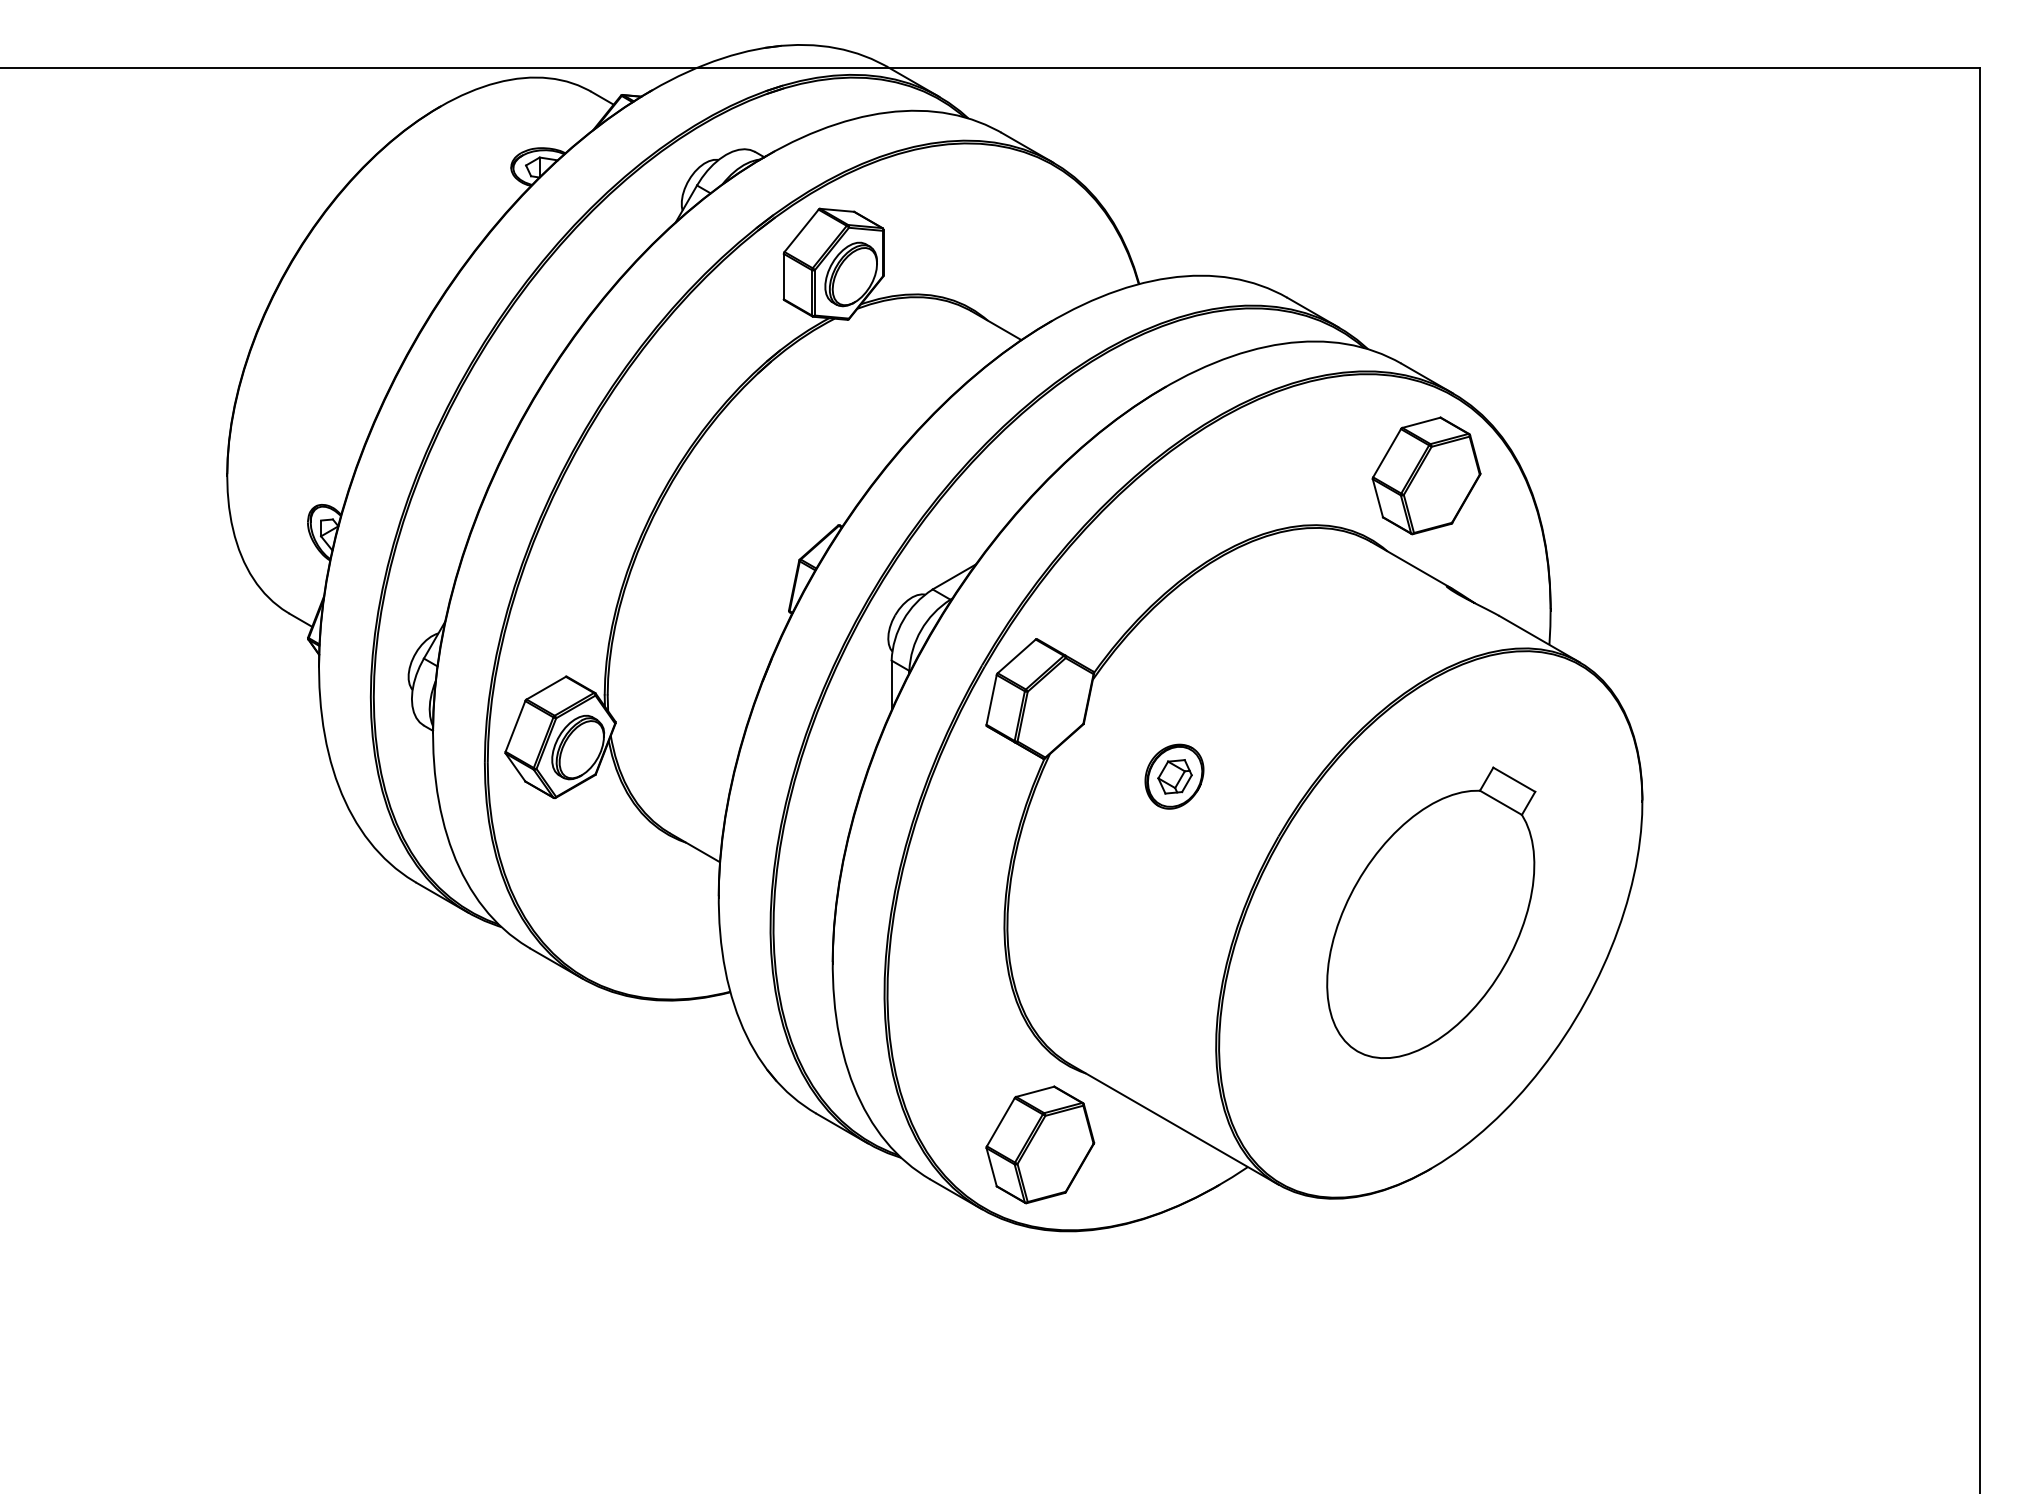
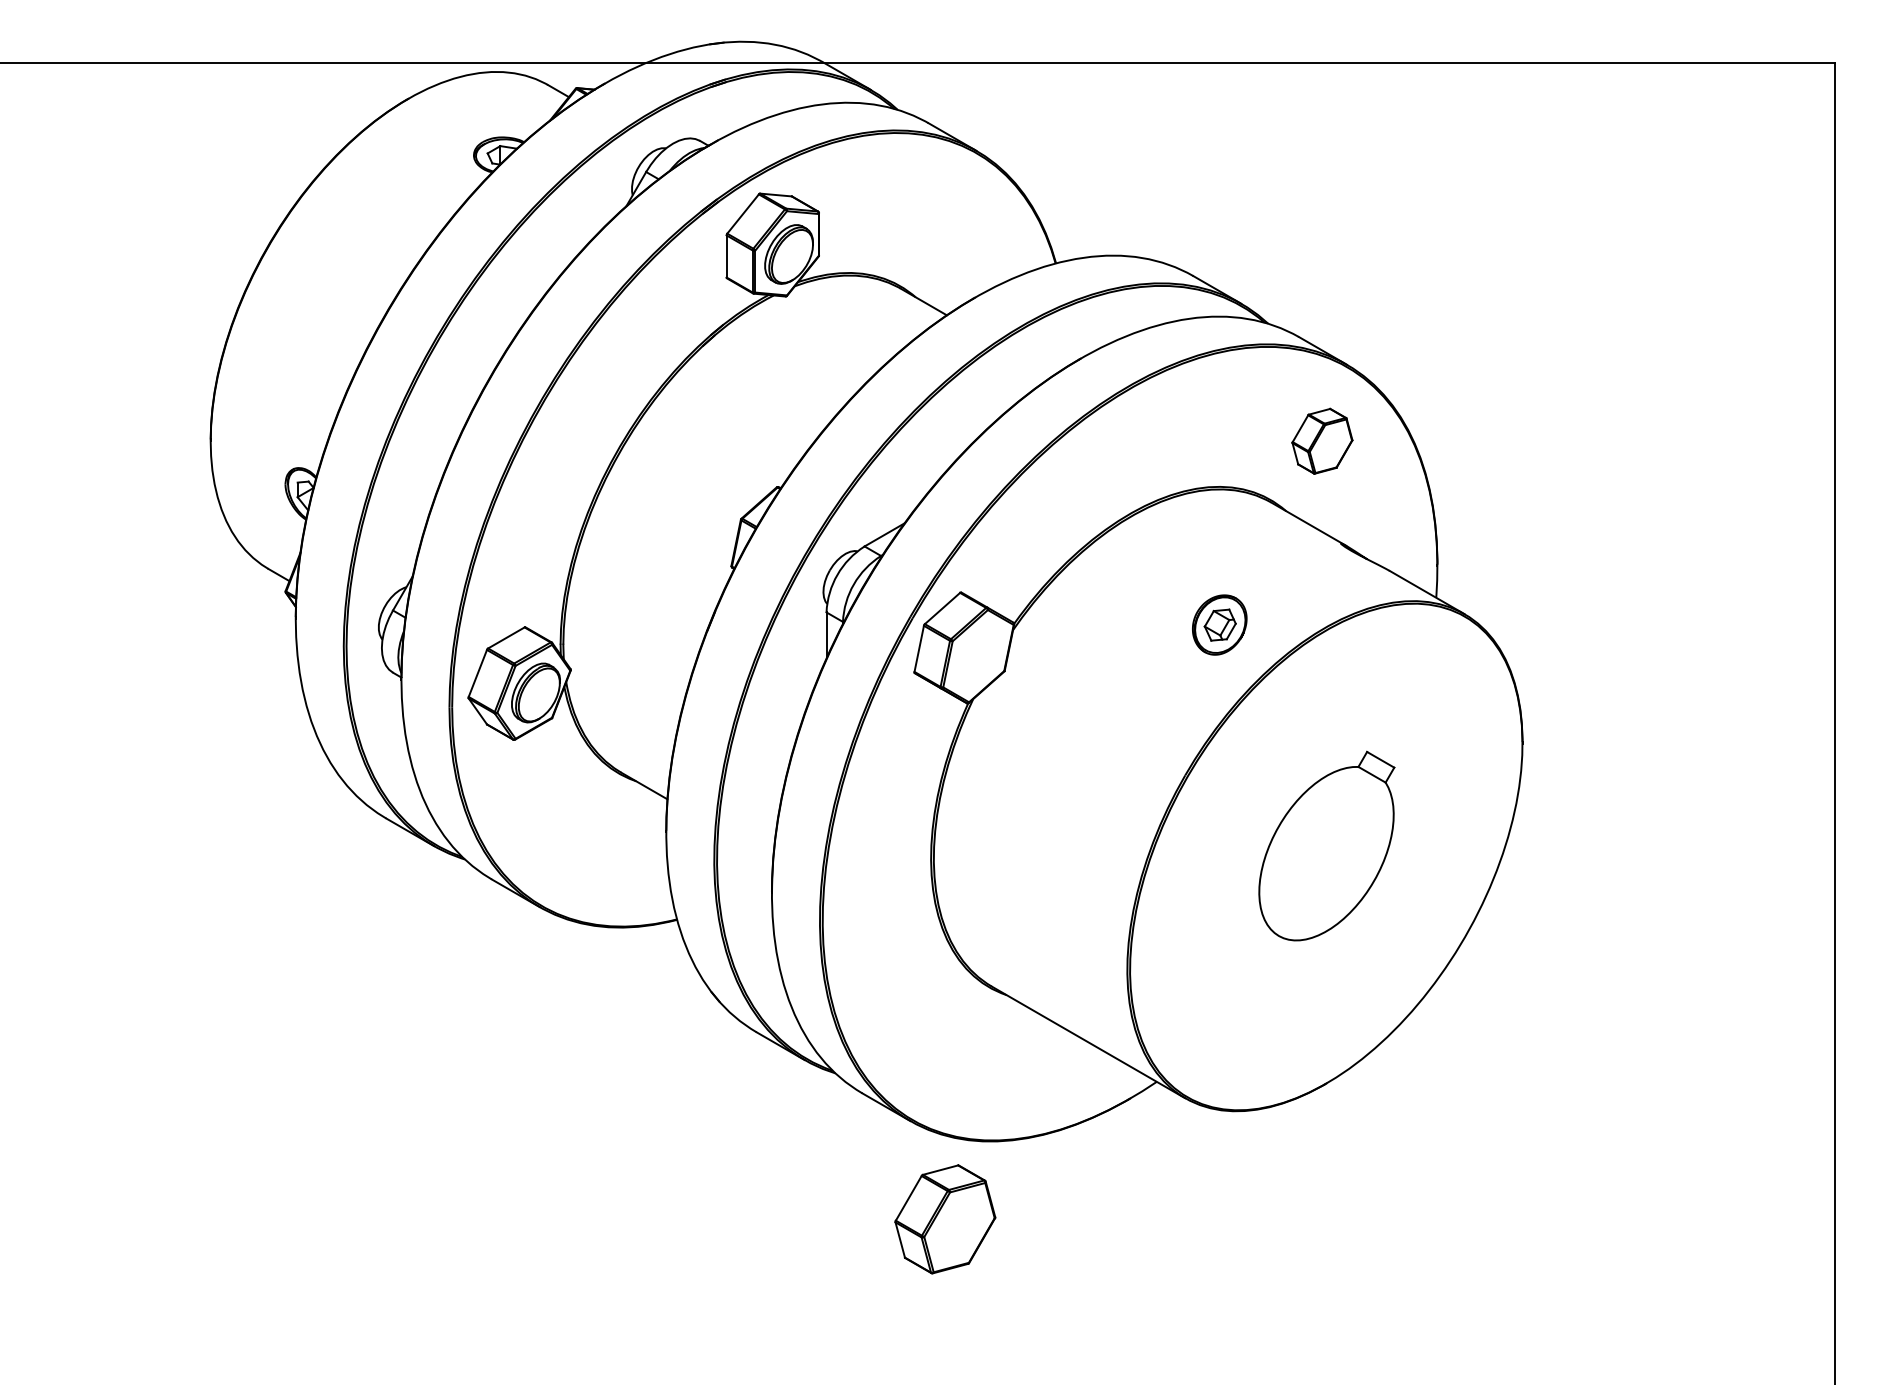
part: (1426, 476) -> (1322, 441), size x0.6
part: (1174, 776) -> (1219, 624), moved
part: (1430, 912) -> (1326, 845), size x0.7
part: (1040, 1145) -> (945, 1219), moved

